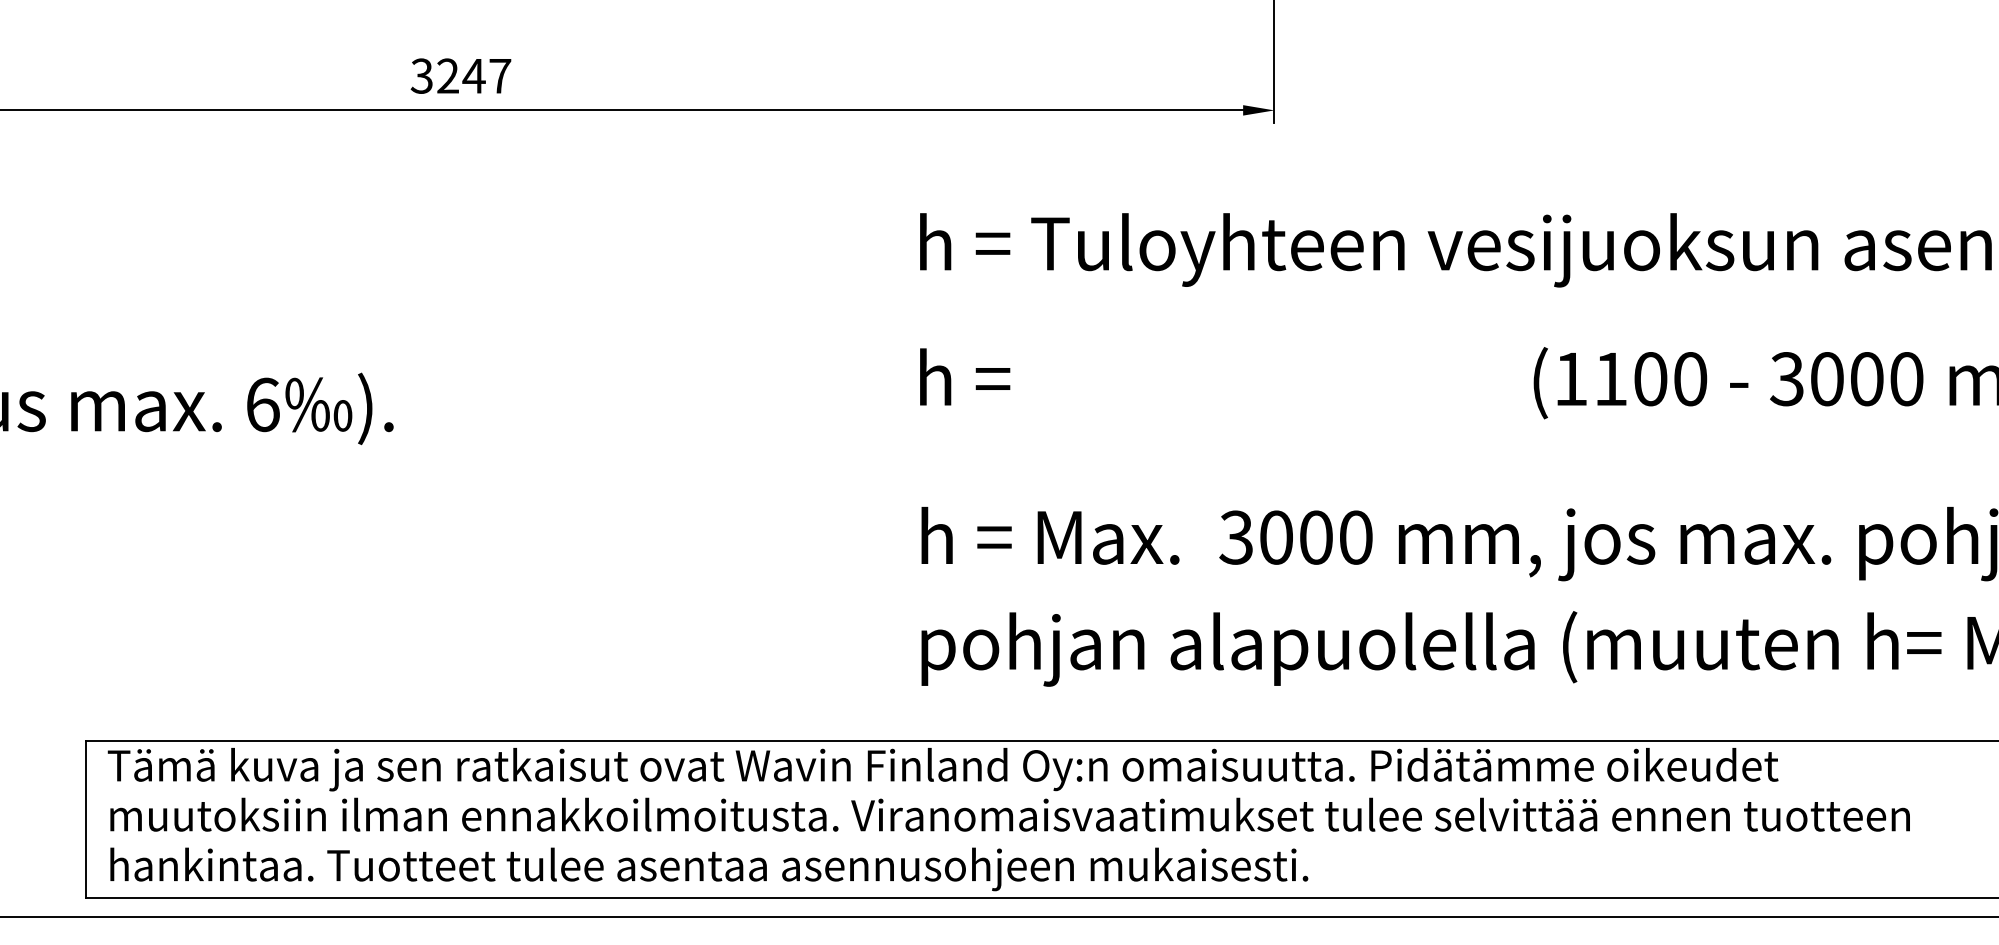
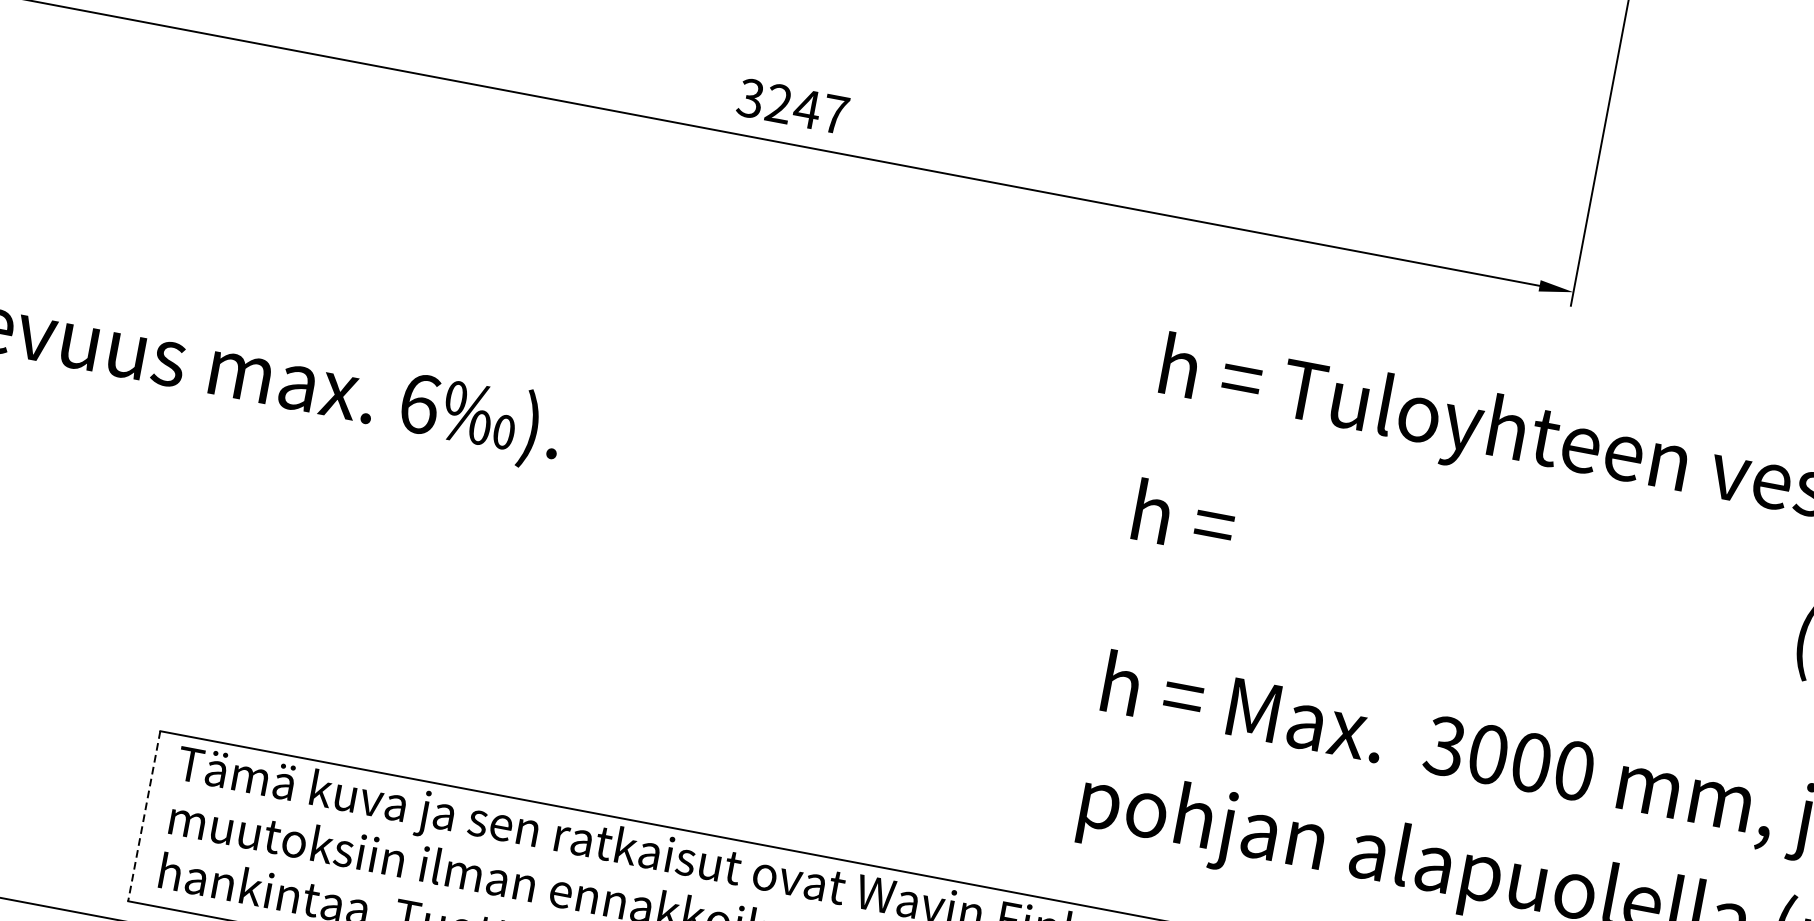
text: (460, 75) -> (792, 105), moved
line: (86, 819) -> (144, 816), solid -> dashed

